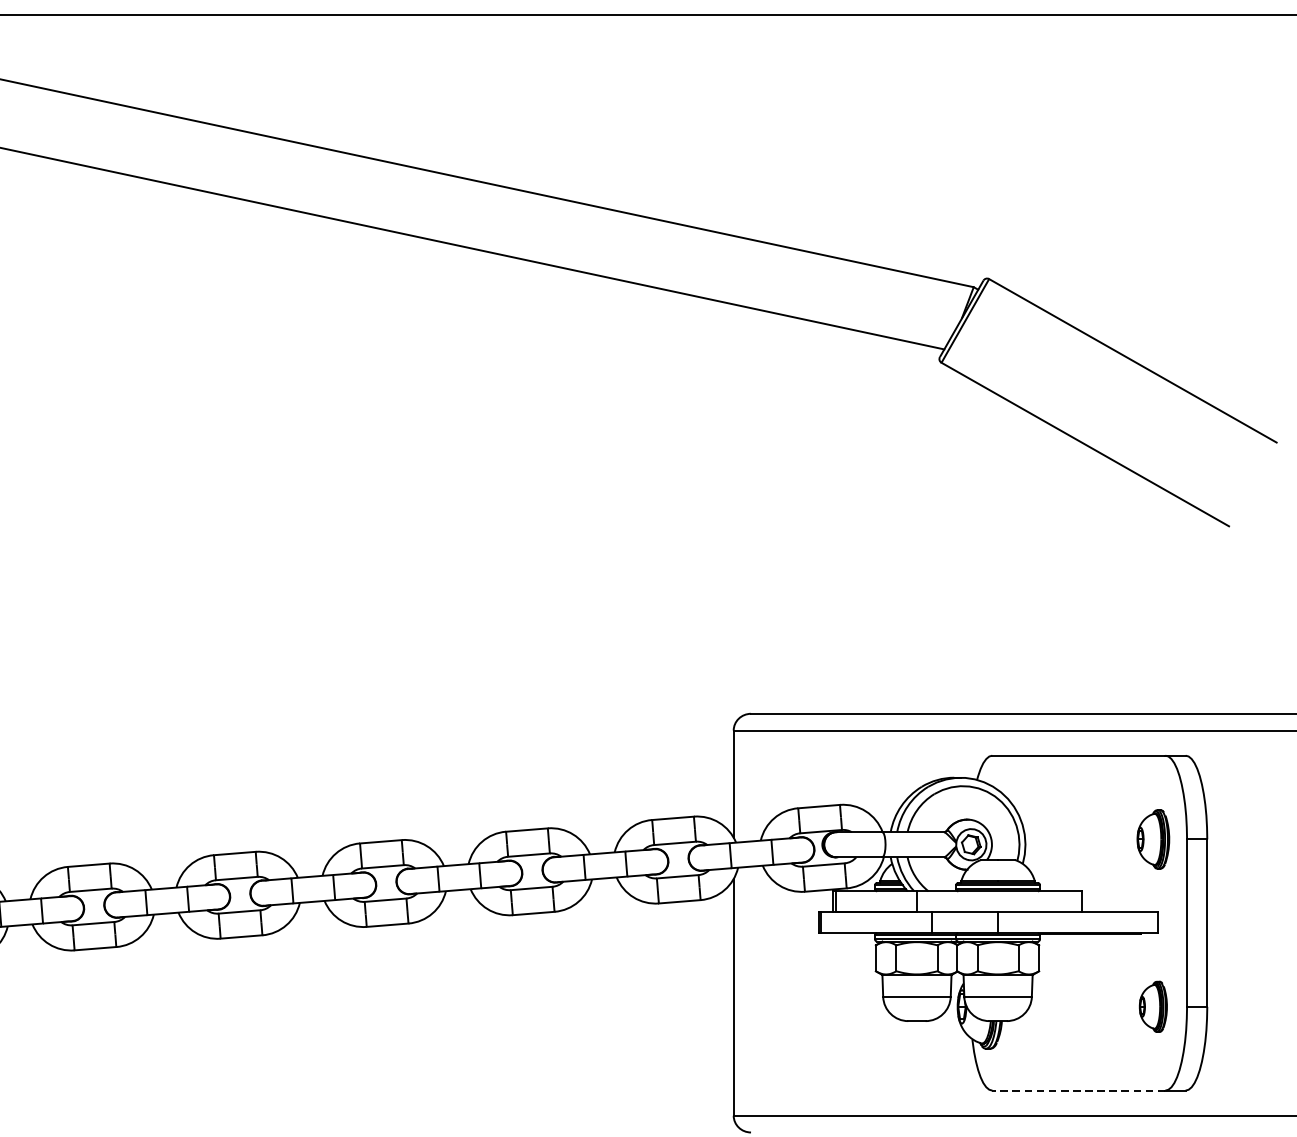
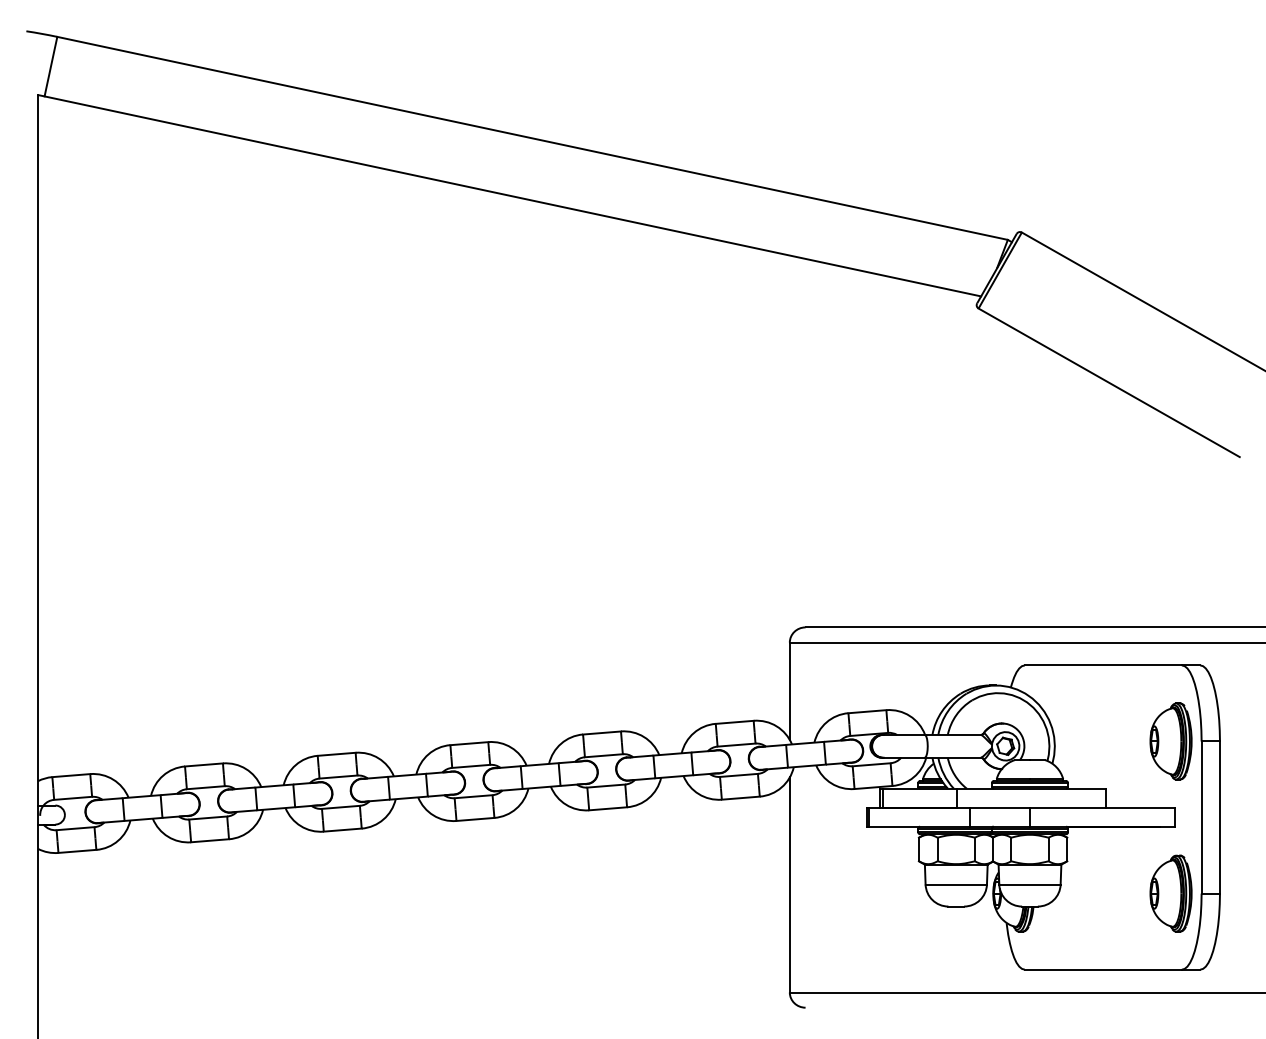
part: (1152, 839) -> (1170, 741), size x1.43
part: (1152, 1006) -> (1170, 893), size x1.67
line: (1079, 1090) -> (1103, 969), dashed -> solid

